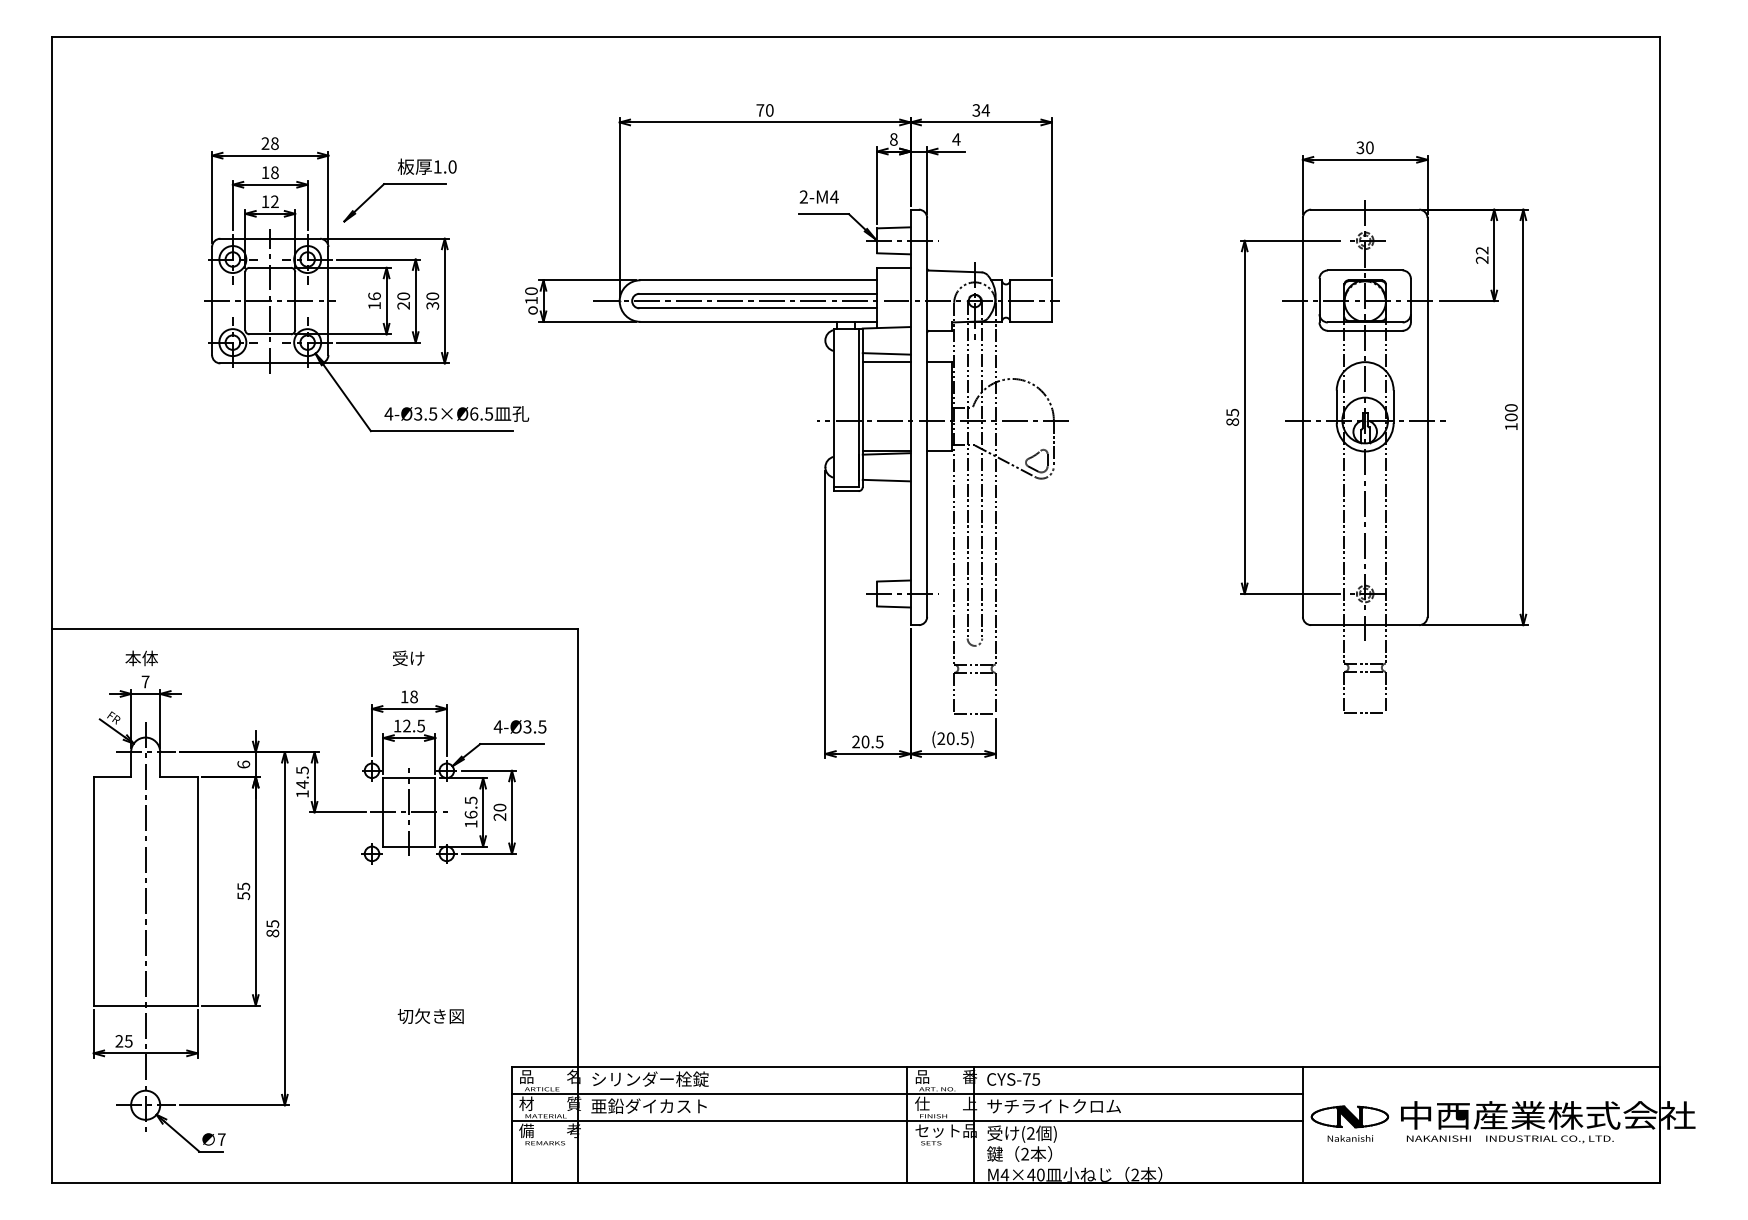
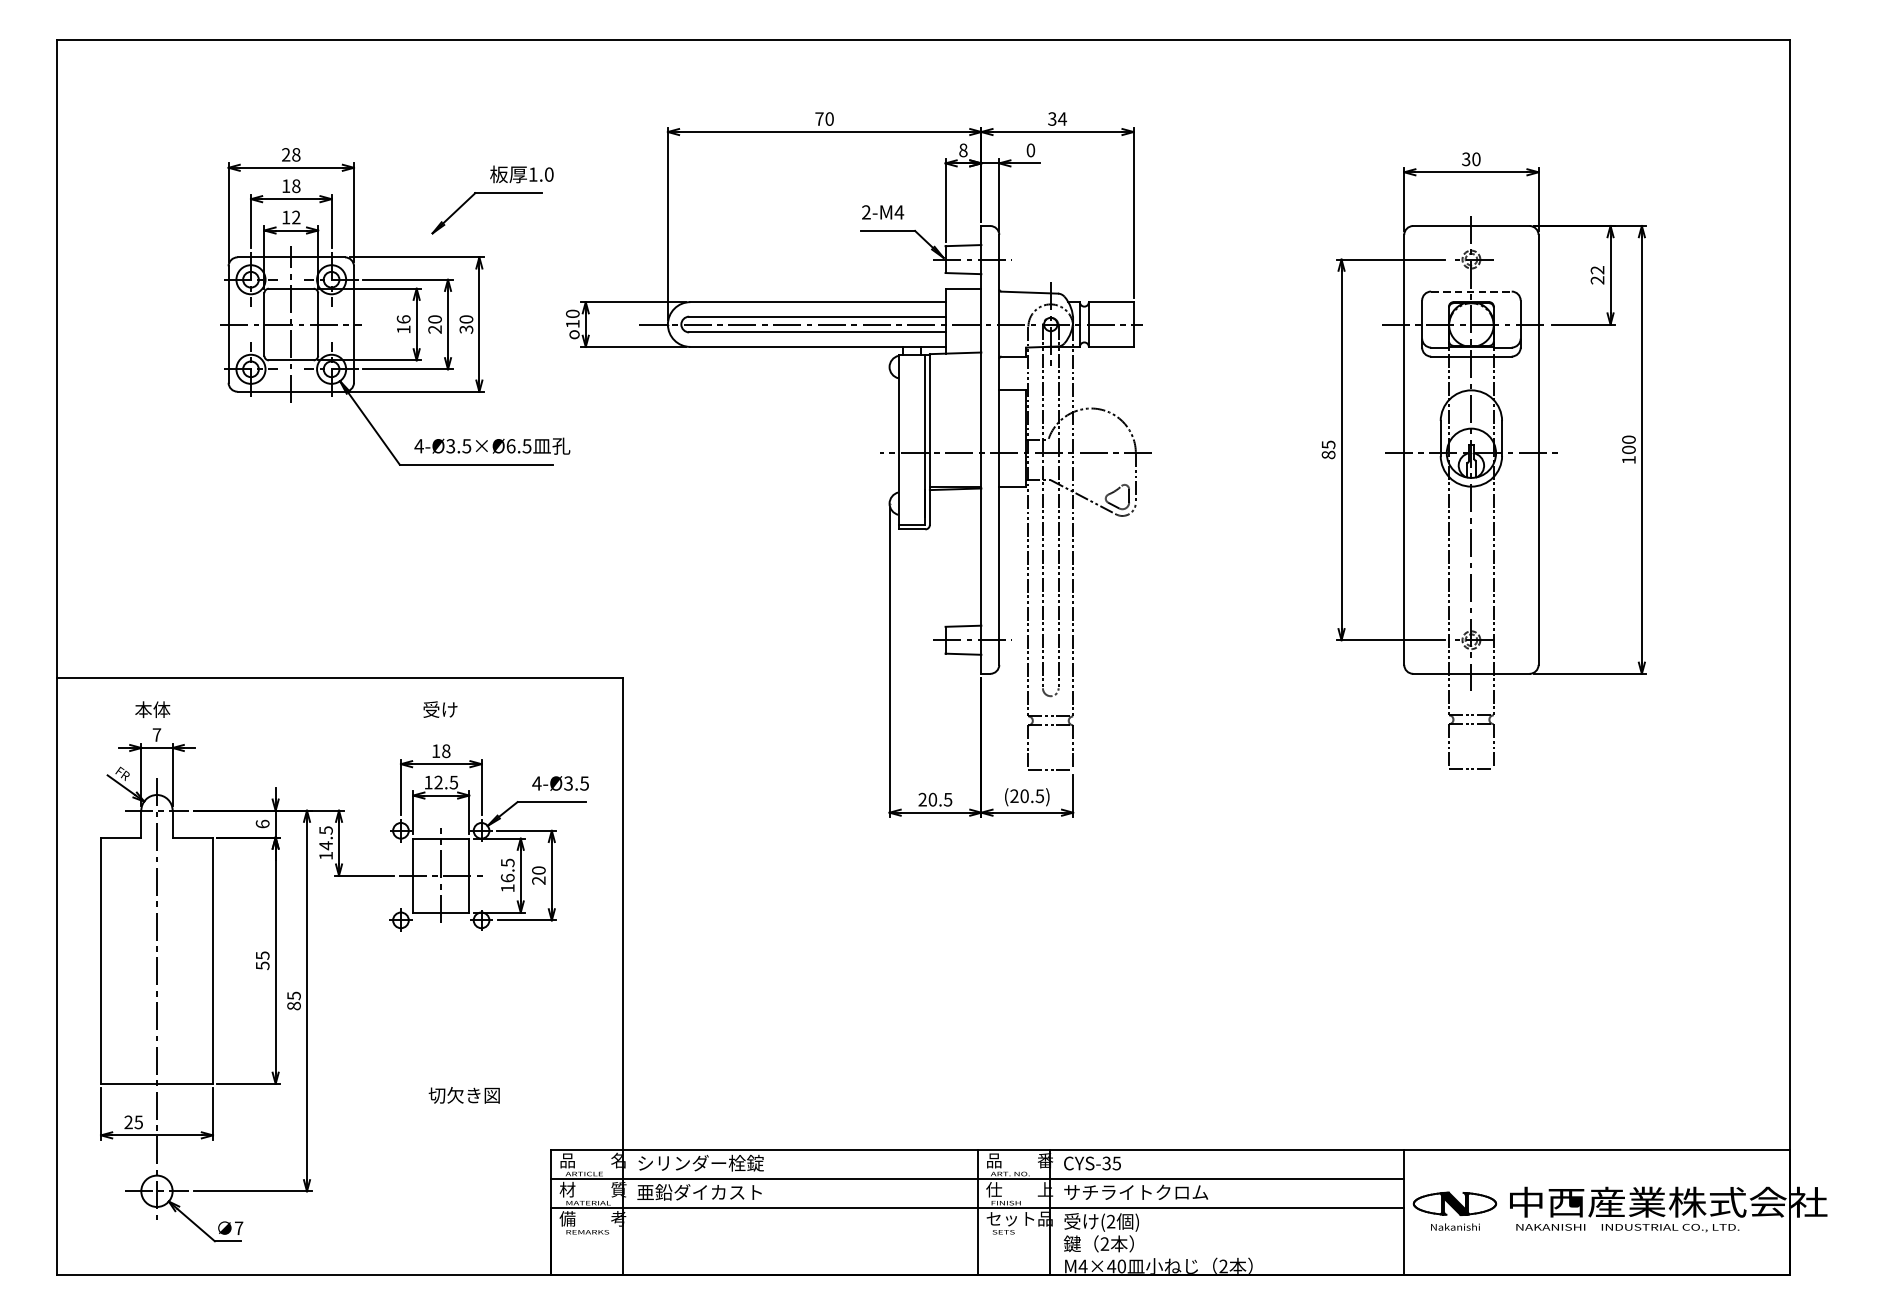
text: (956, 139) -> (1030, 150), 4 -> 0
part: (399, 190) -> (492, 199), moved
line: (1365, 270) -> (1471, 291), solid -> dashed
line: (886, 353) -> (955, 381), removed
line: (886, 362) -> (955, 390), removed
line: (886, 480) -> (955, 517), removed
text: (1026, 1079) -> (1106, 1163), CYS-75 -> CYS-35

